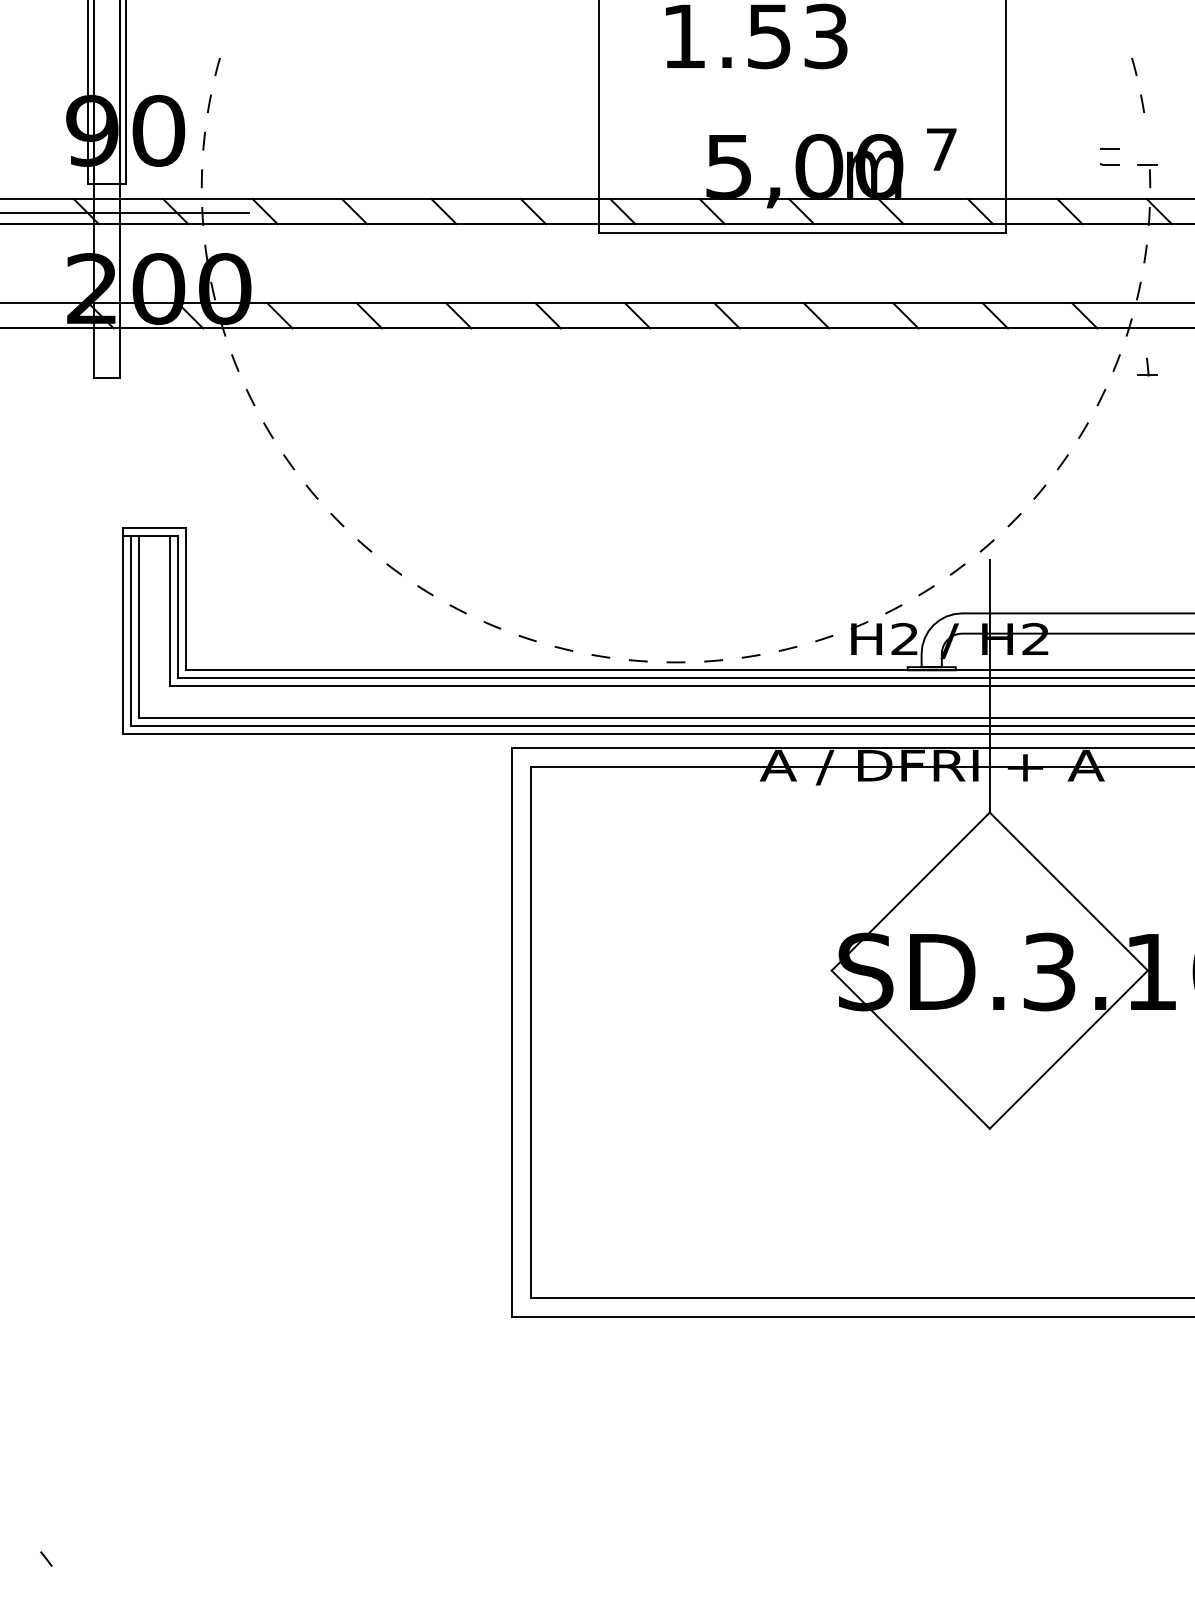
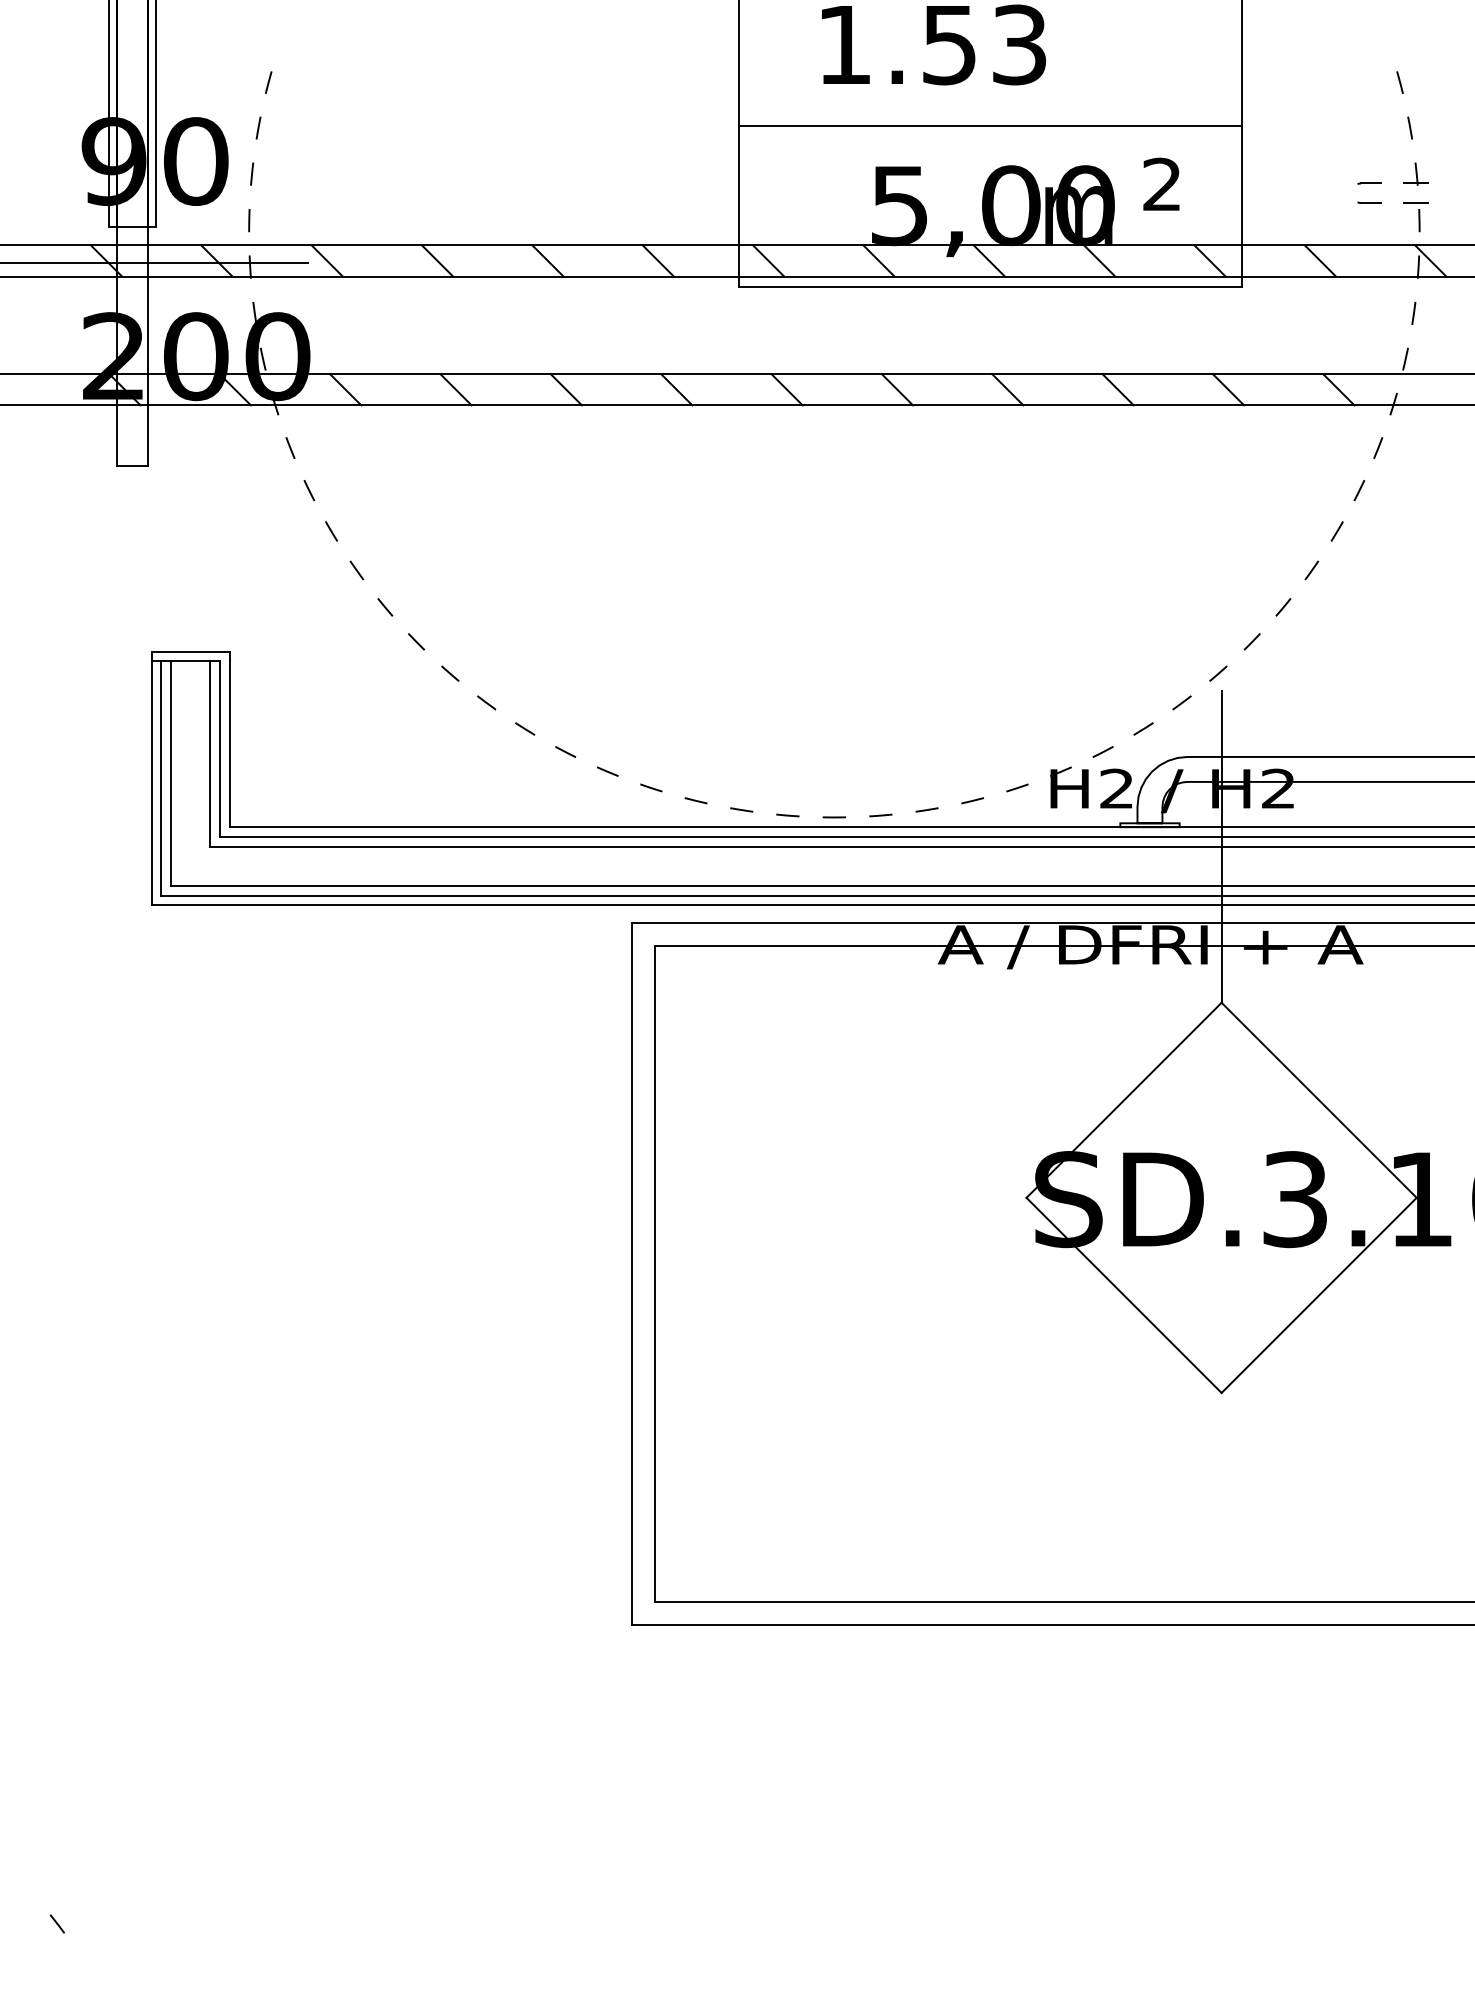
line: (802, 102) -> (990, 126), added
text: (941, 148) -> (1162, 183), 7 -> 2
part: (1147, 366) -> (1416, 173), moved

